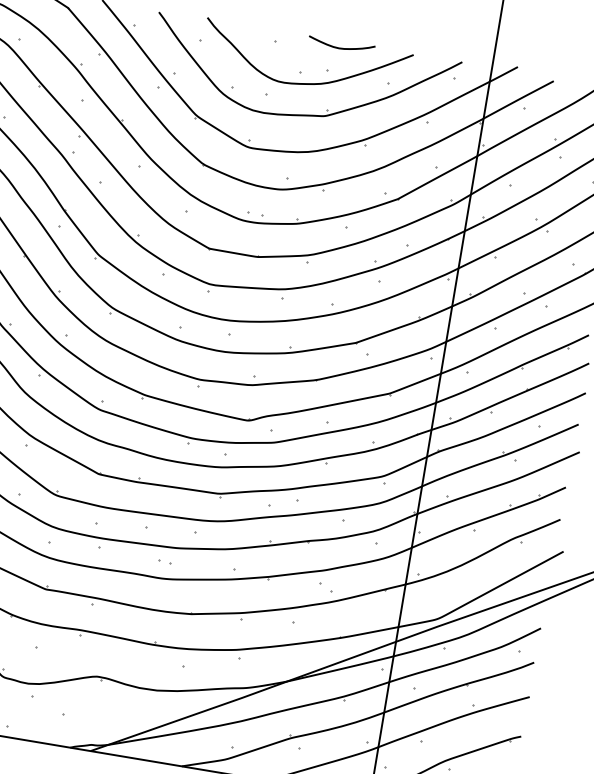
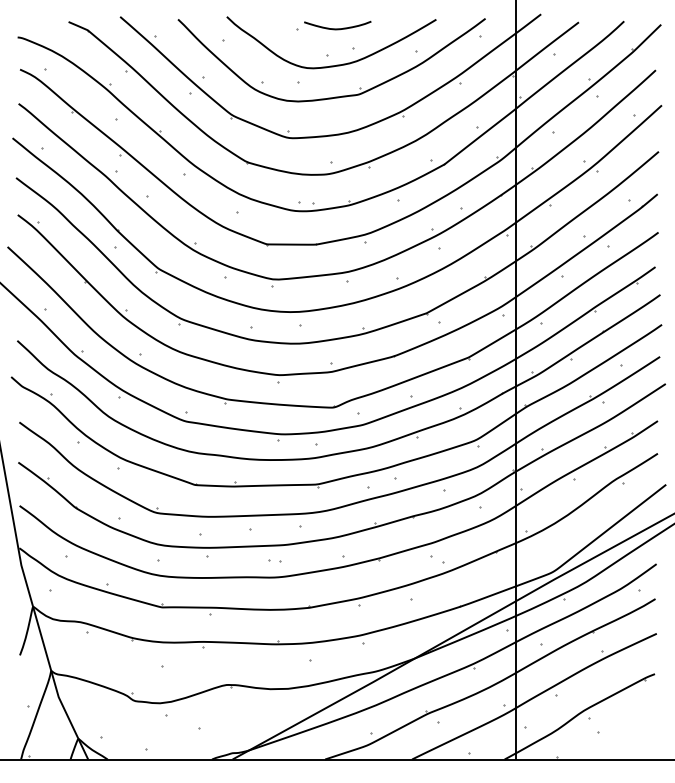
curve: (340, 47) -> (337, 28), moved

